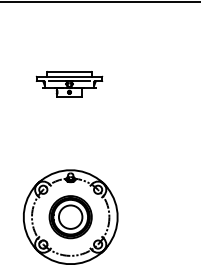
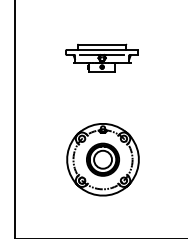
part: (68, 83) -> (101, 57), size x1.43

